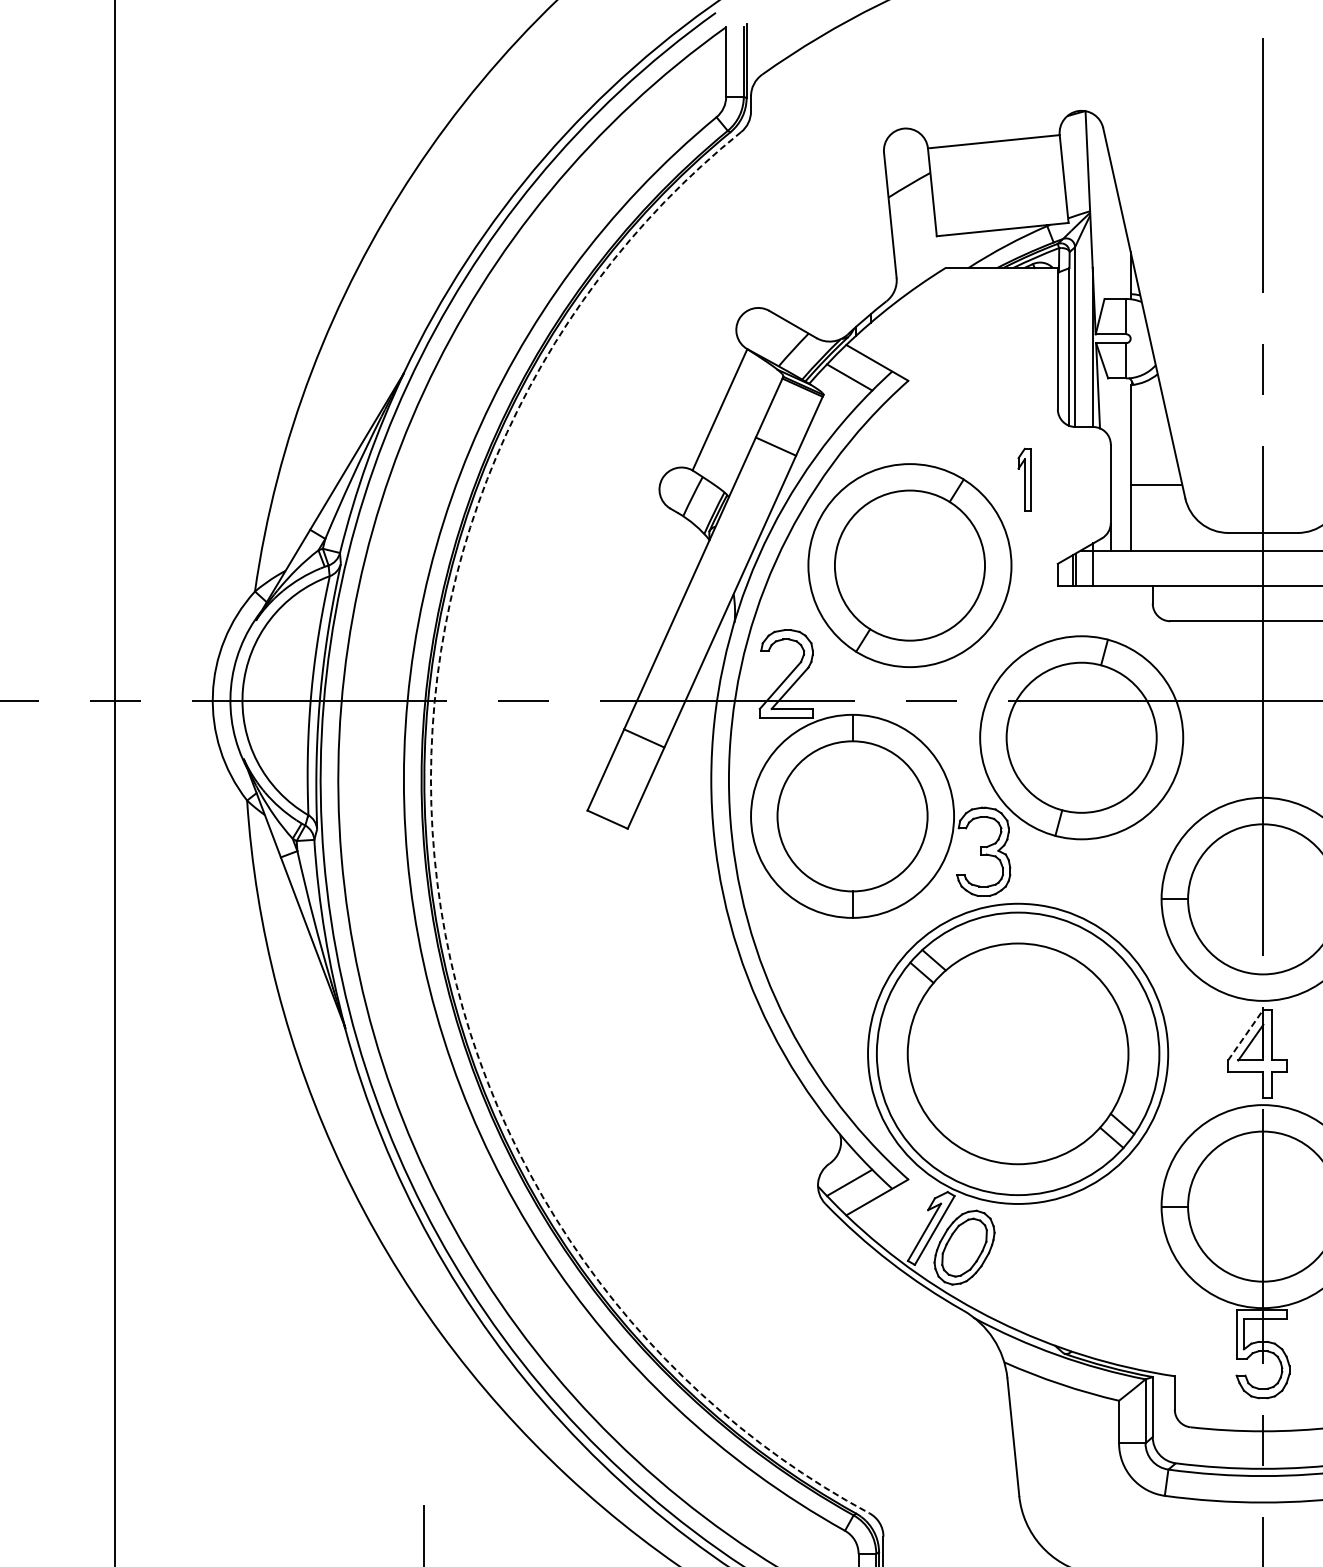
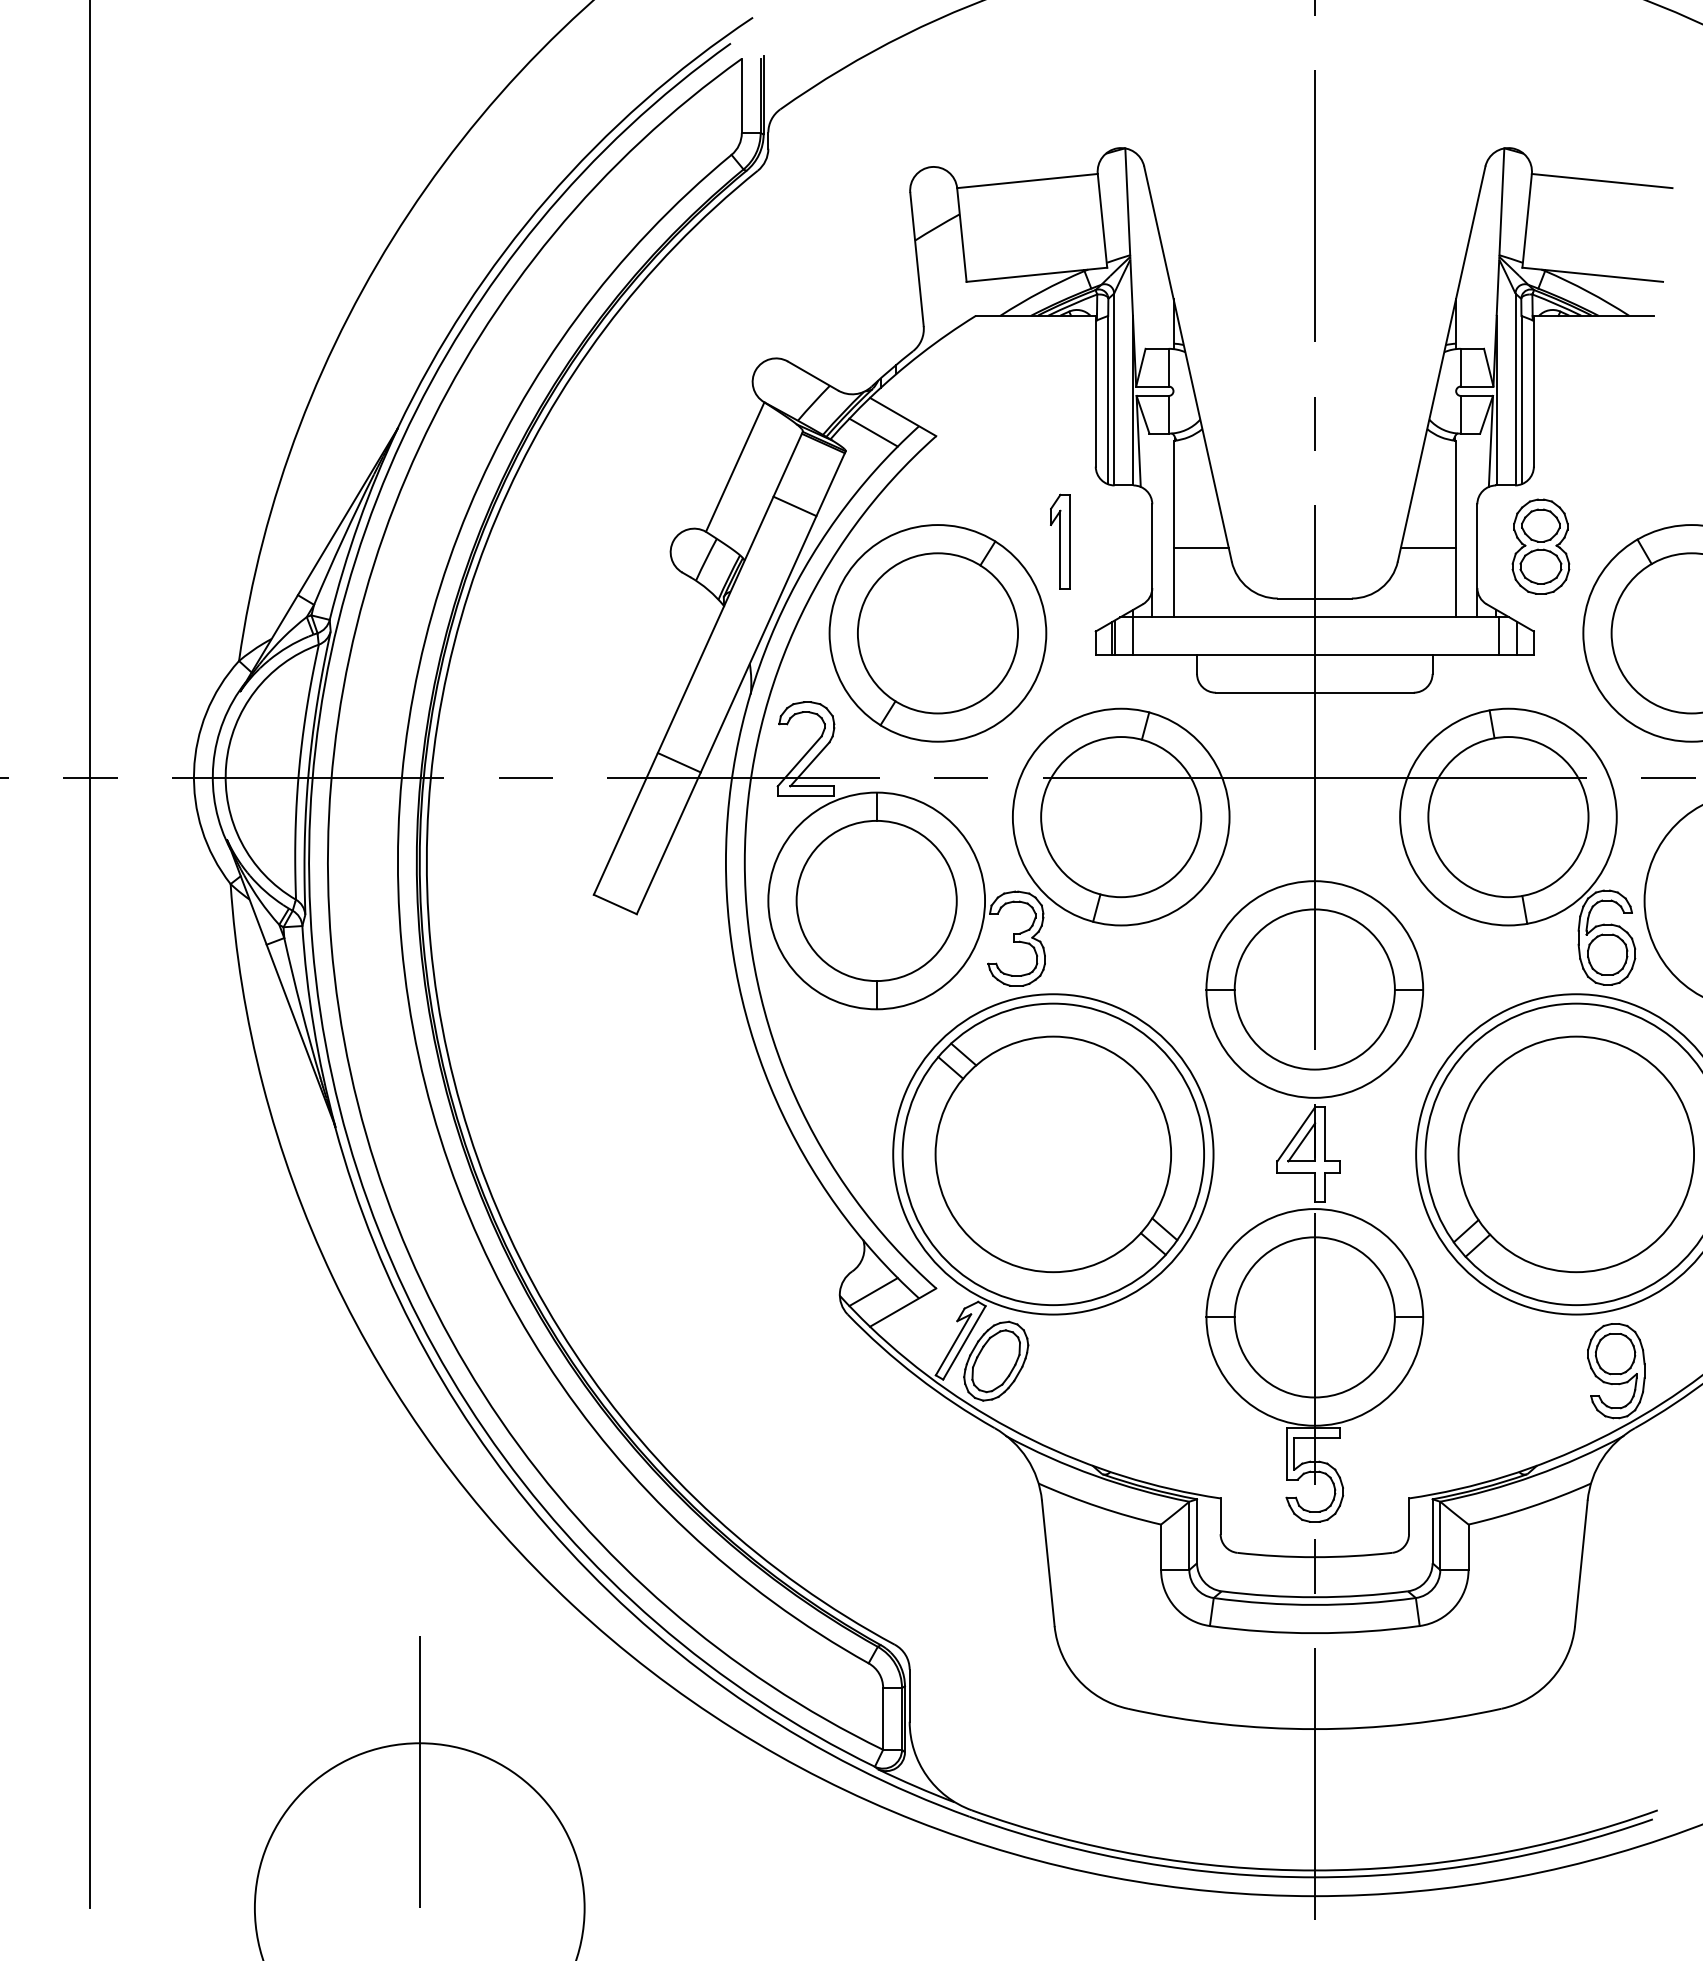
part: (1024, 479) -> (1060, 541), size x1.43
line: (643, 738) -> (678, 762), moved
arc: (434, 857) -> (430, 944), dashed -> solid
line: (1245, 1035) -> (1296, 1134), dashed -> solid

